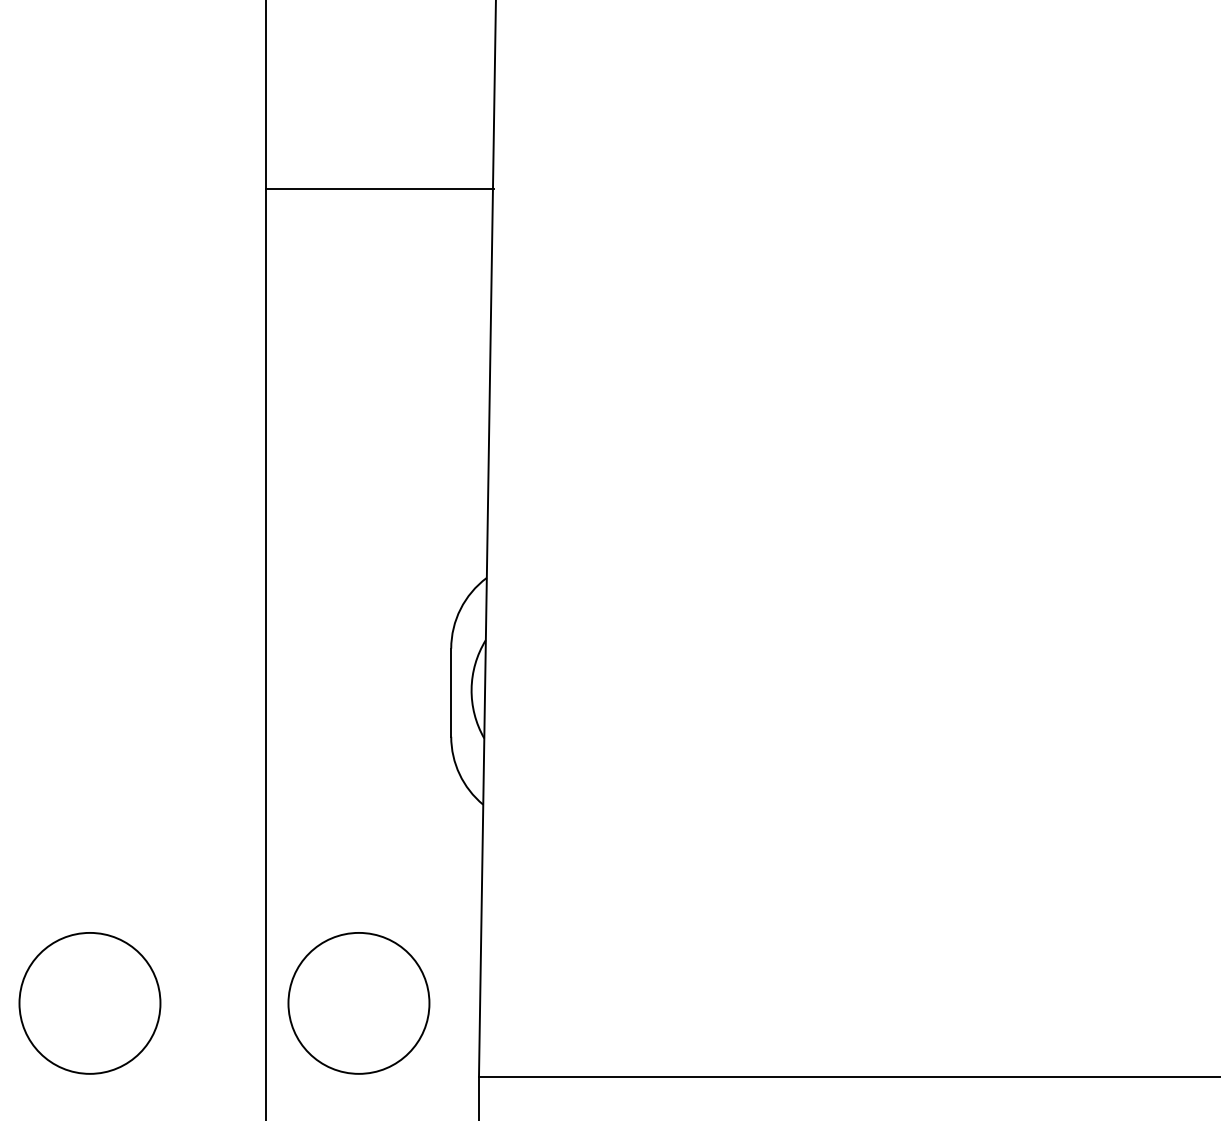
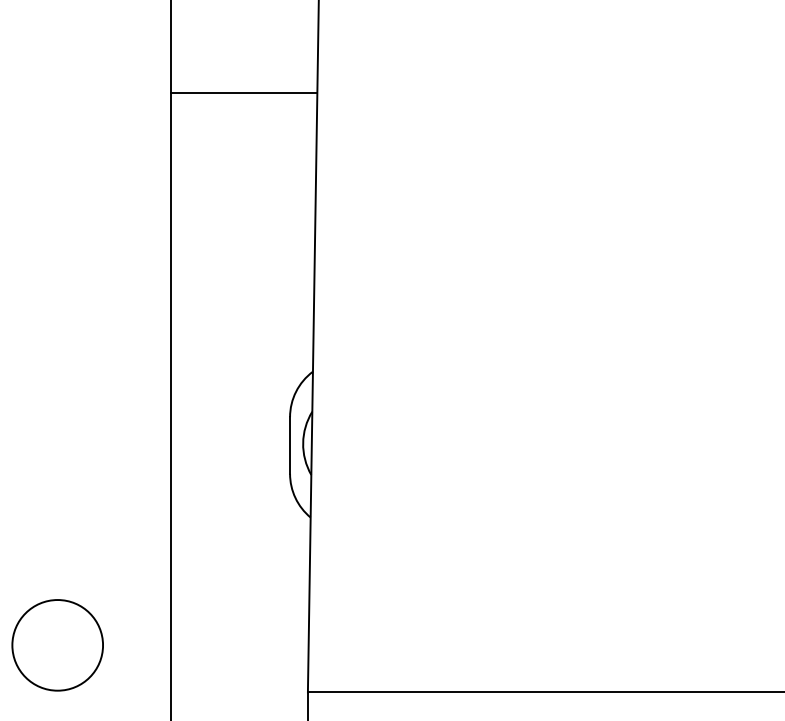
line: (380, 188) -> (244, 92), moved
circle: (358, 1003) -> (230, 645), removed

